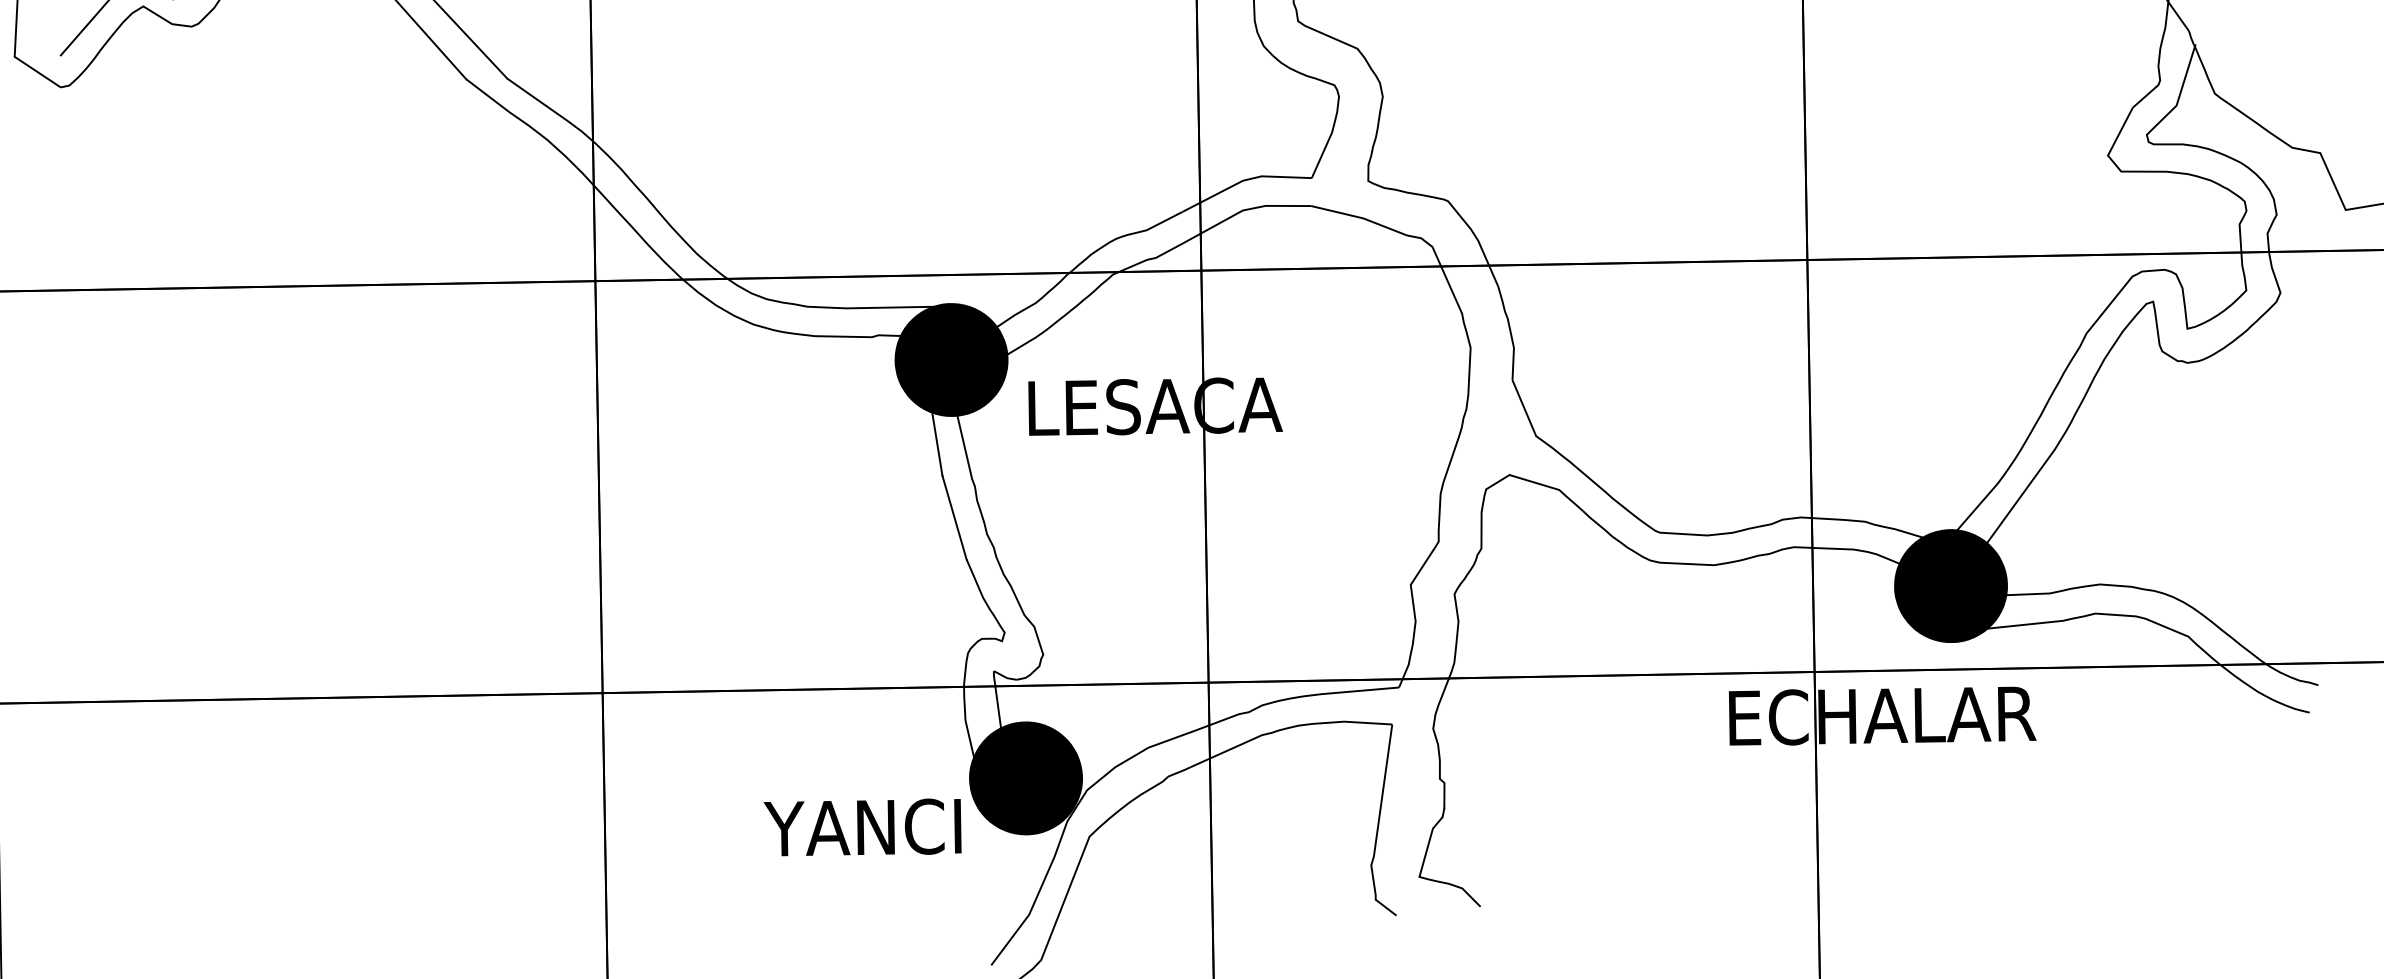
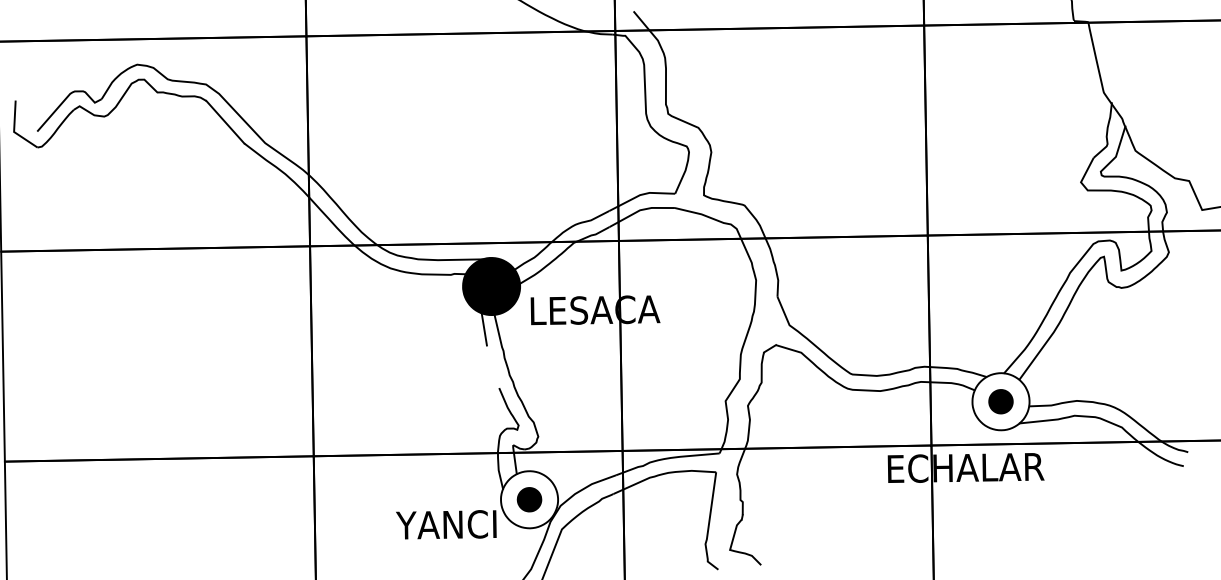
line: (953, 516) -> (492, 366), removed
fill: (1950, 585) -> (1000, 401), removed
fill: (1025, 777) -> (529, 499), removed

